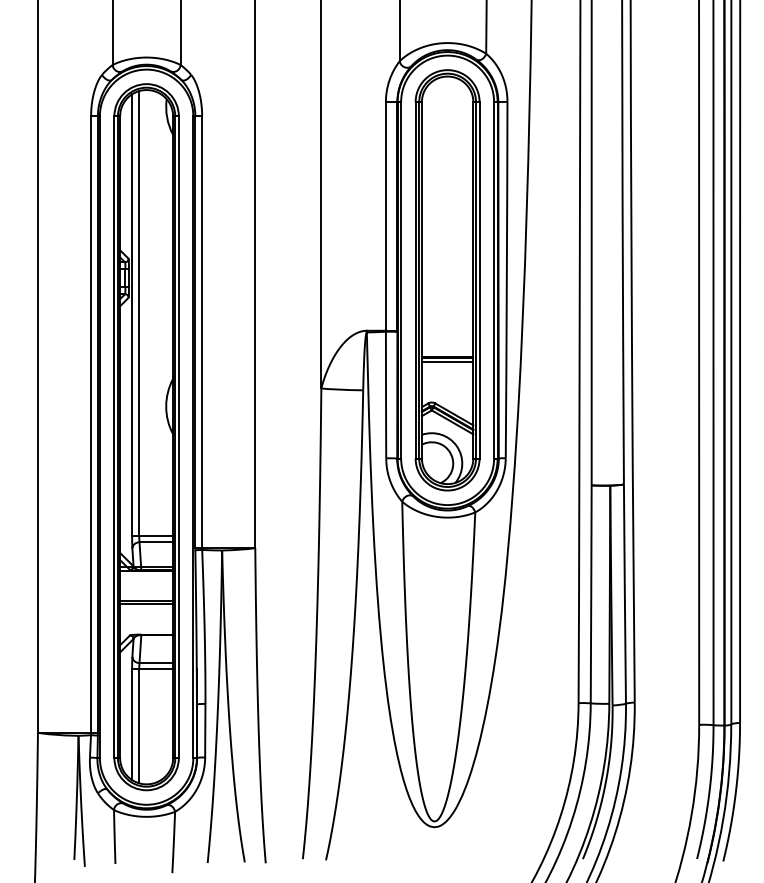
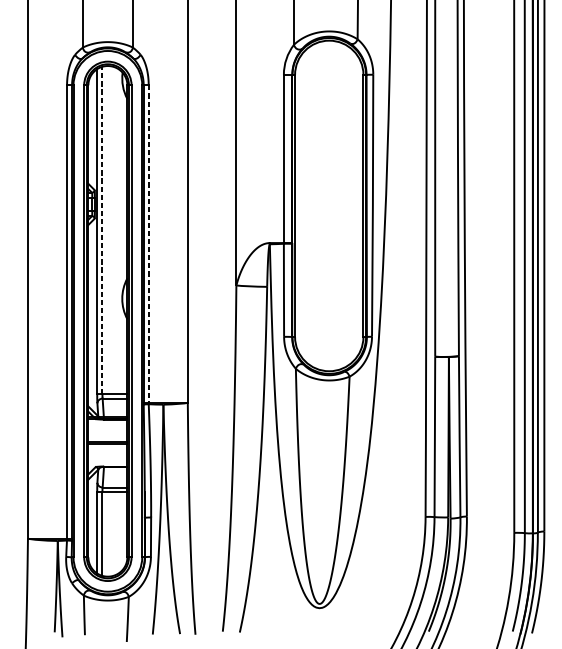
part: (447, 280) -> (329, 206), removed
line: (139, 313) -> (102, 230), solid -> dashed
line: (202, 332) -> (148, 244), solid -> dashed

